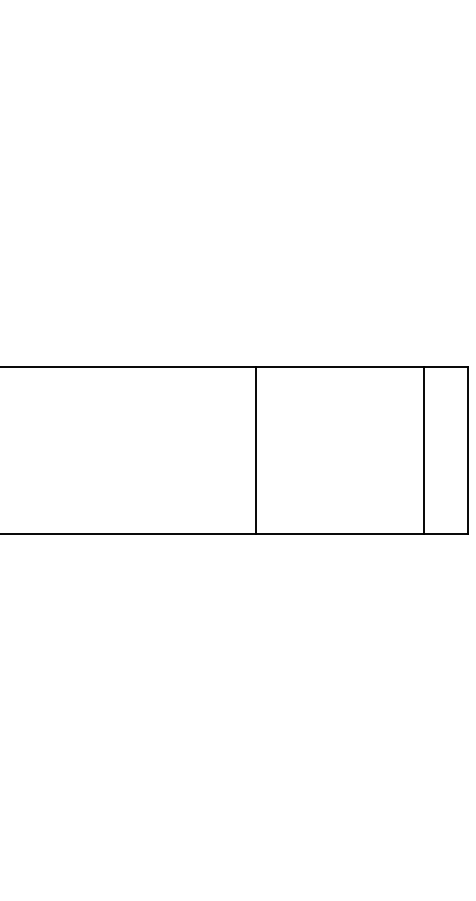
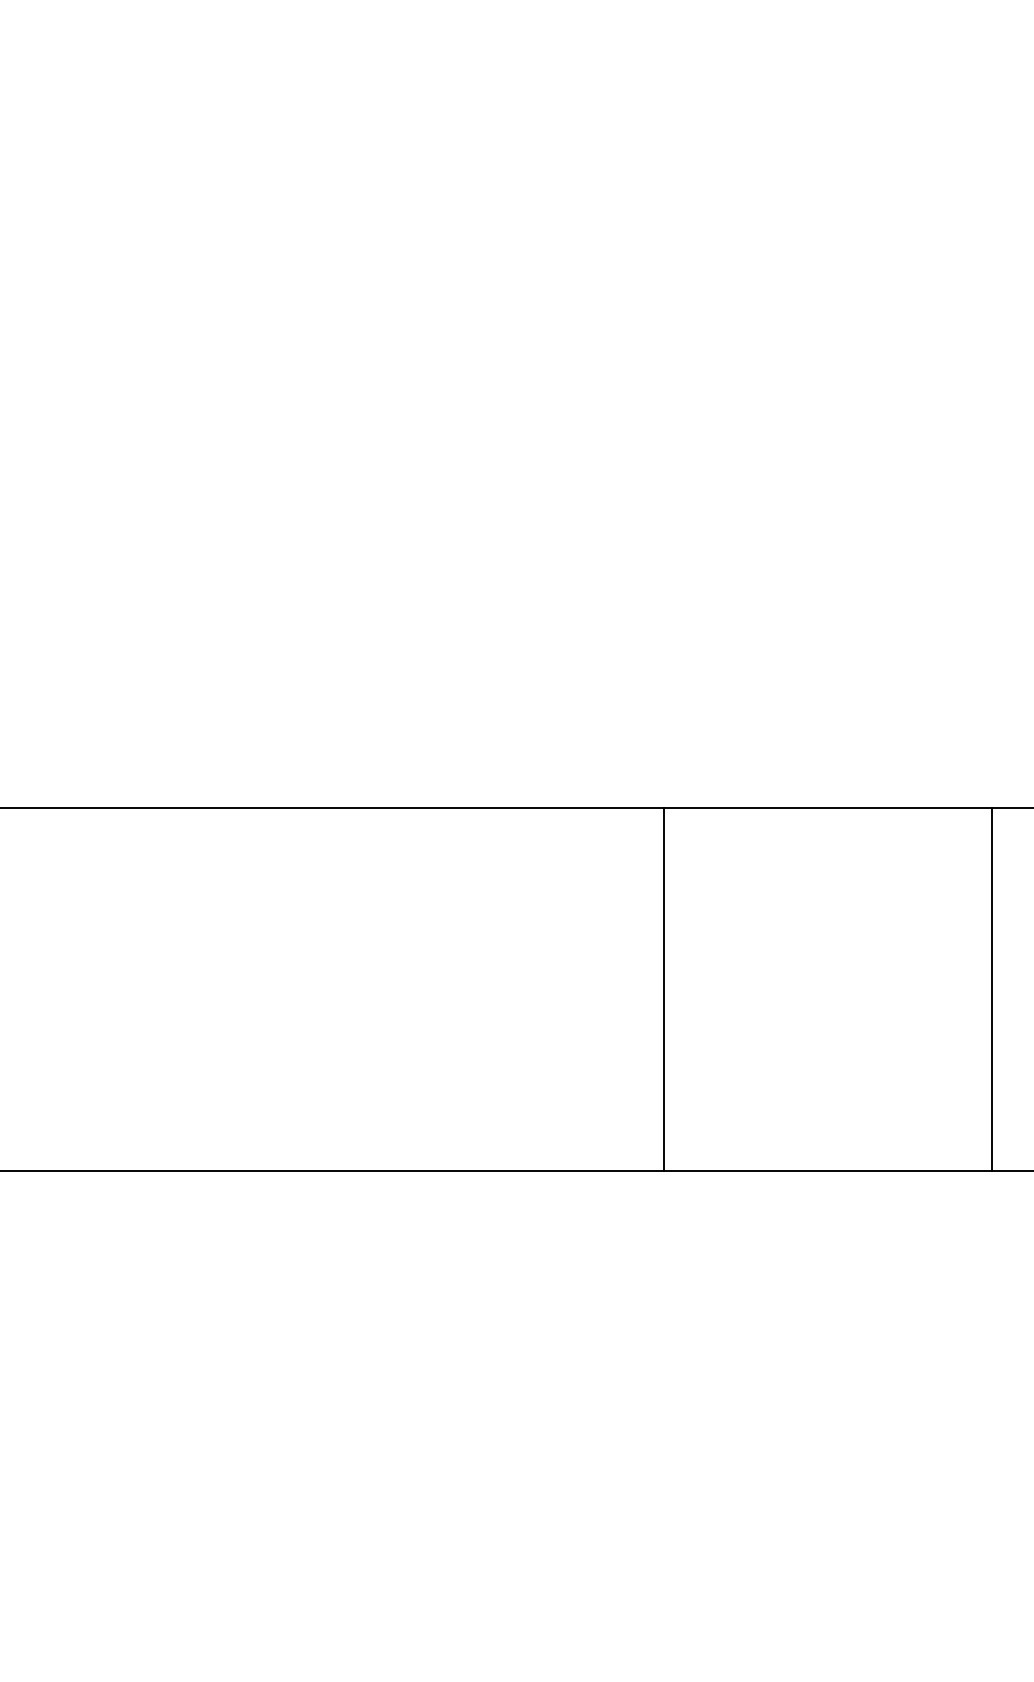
line: (256, 450) -> (664, 989), moved
line: (424, 450) -> (991, 989), moved

